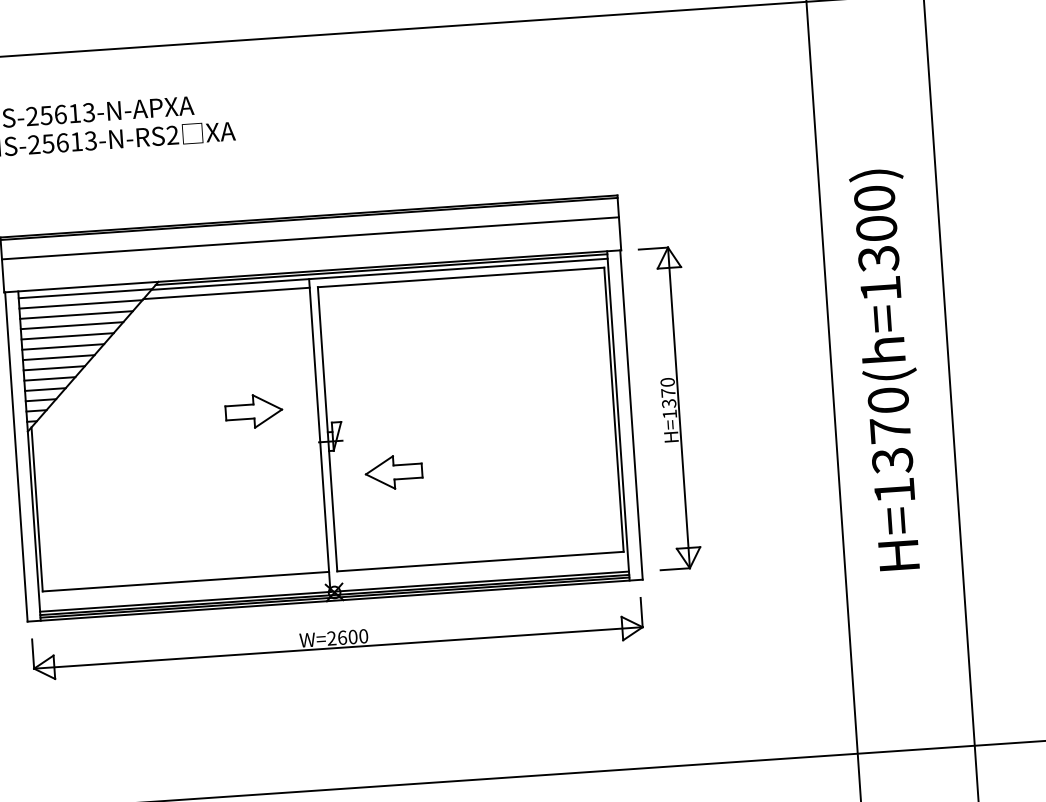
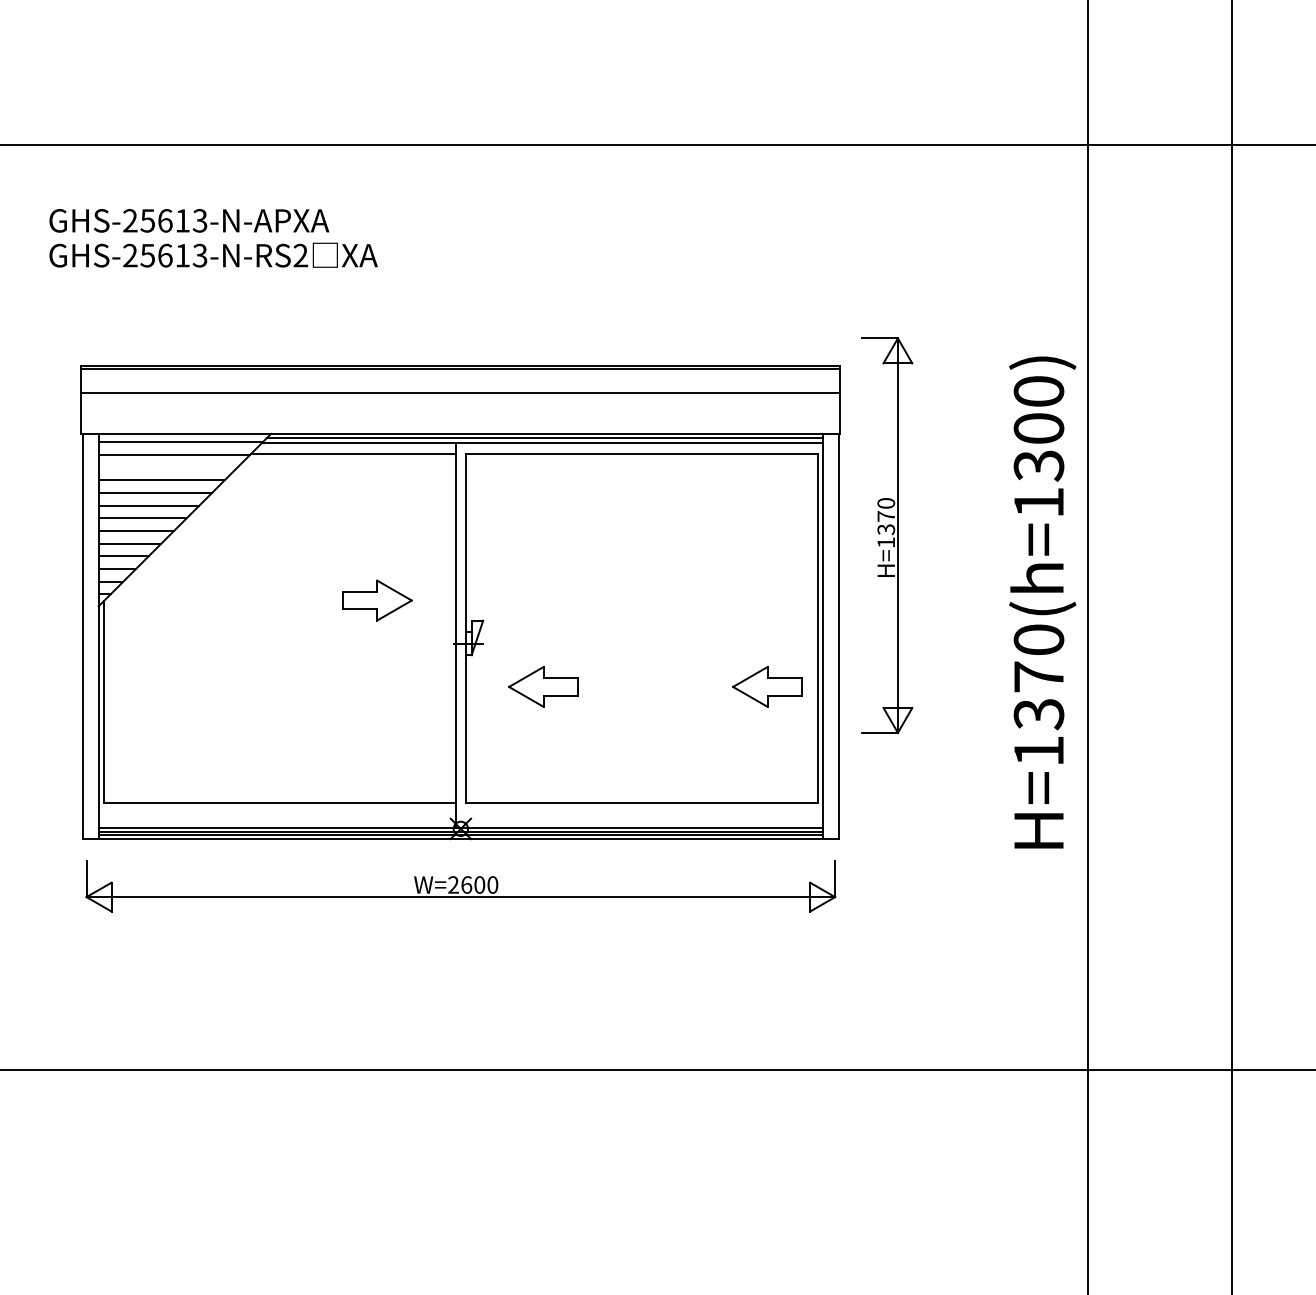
line: (76, 314) -> (167, 467), removed
text: (889, 369) -> (1042, 602), moved
part: (670, 408) -> (887, 535), moved
part: (575, 459) -> (767, 686), added

